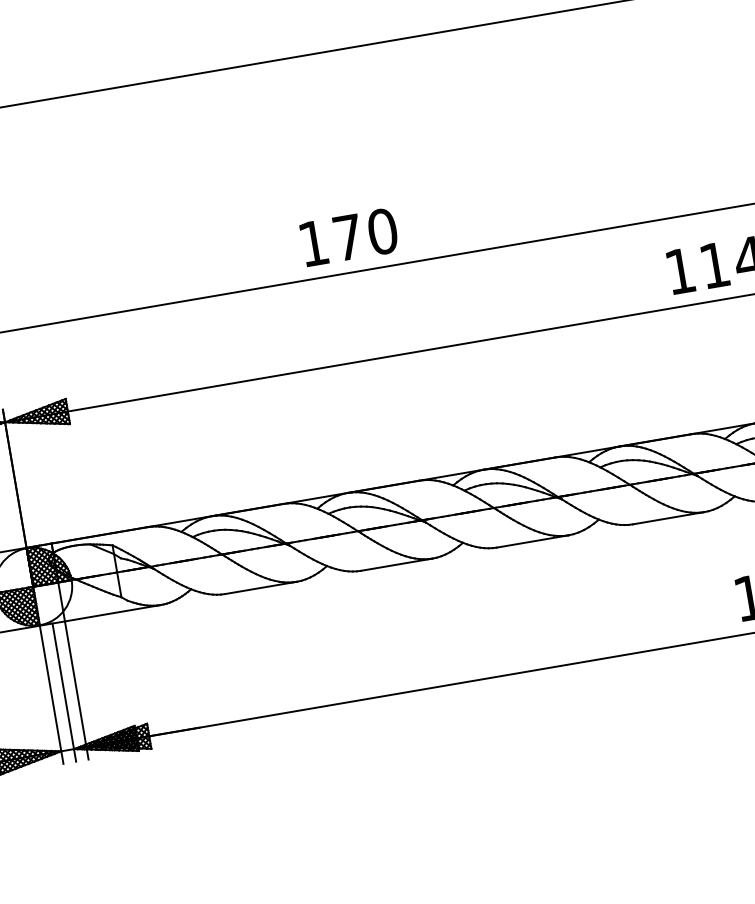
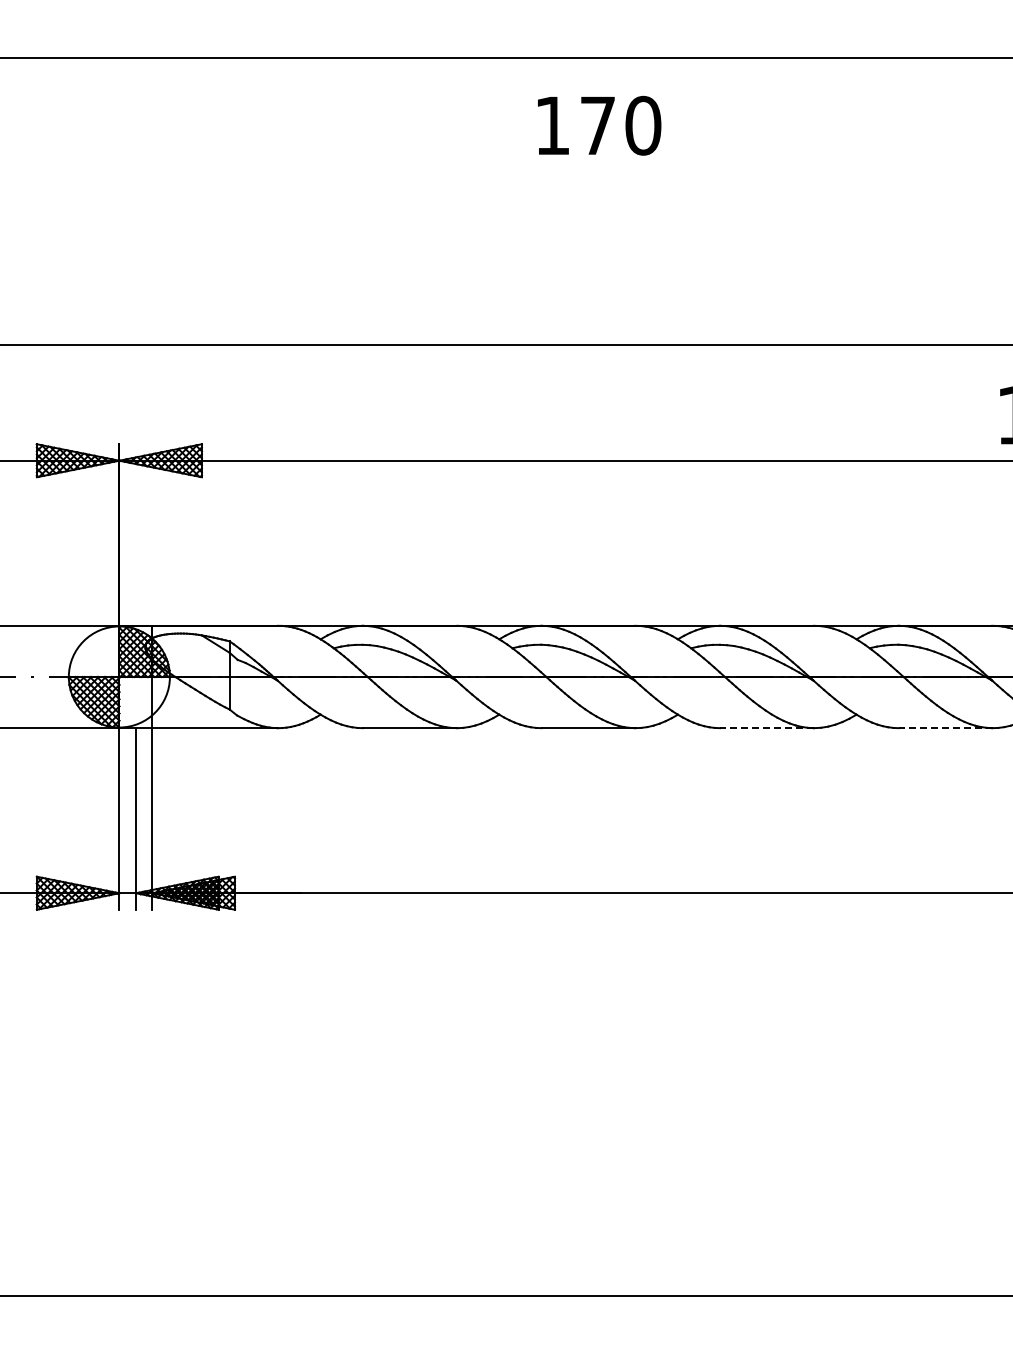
text: (349, 237) -> (599, 125), moved
line: (668, 518) -> (945, 728), solid -> dashed
line: (532, 541) -> (766, 728), solid -> dashed

